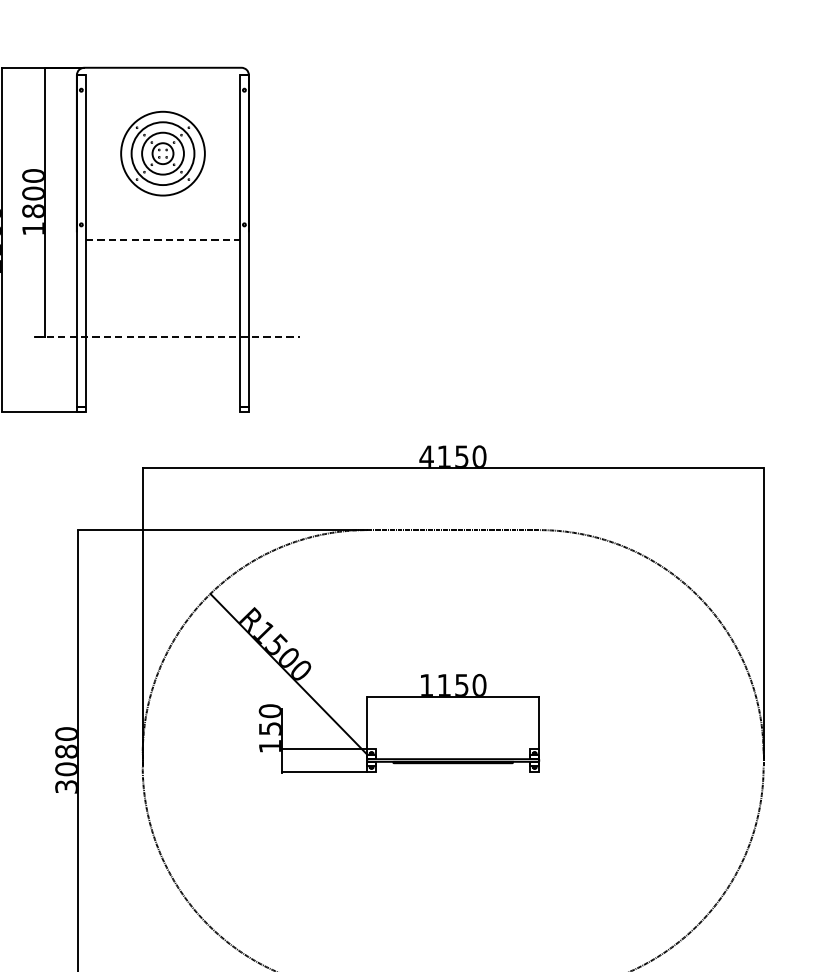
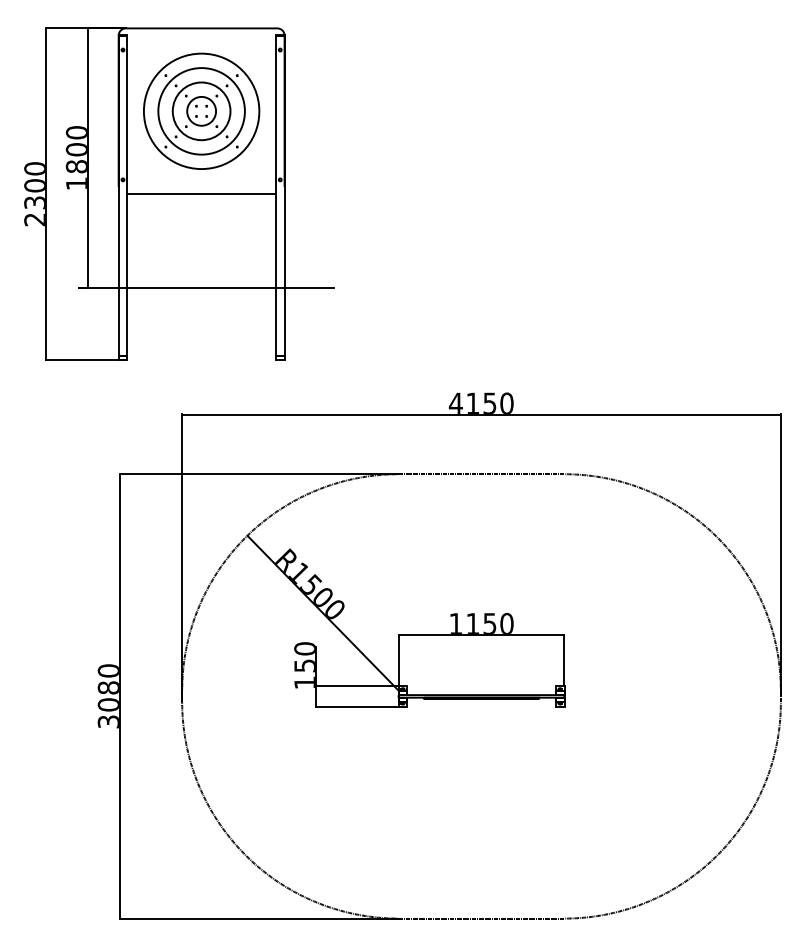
part: (162, 152) -> (201, 110), size x1.43
line: (163, 240) -> (202, 194), dashed -> solid
line: (167, 337) -> (206, 288), dashed -> solid

